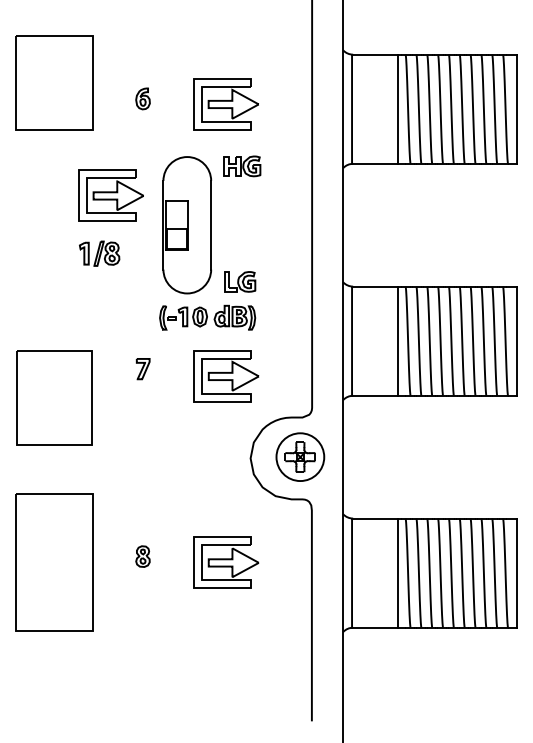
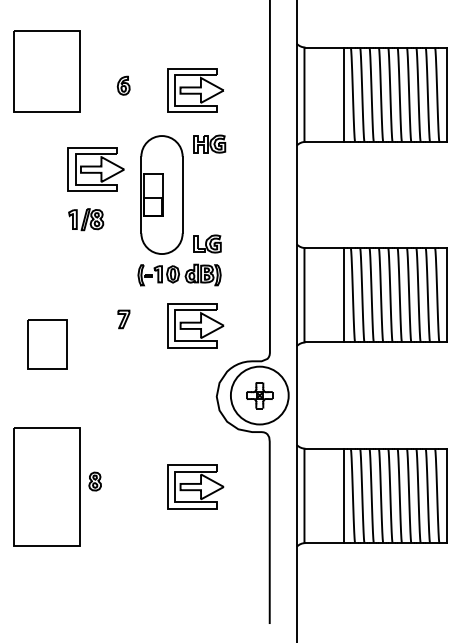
part: (54, 397) -> (47, 343), size x0.6
circle: (300, 457) -> (259, 395), size x1.4
part: (142, 556) -> (94, 481), moved

